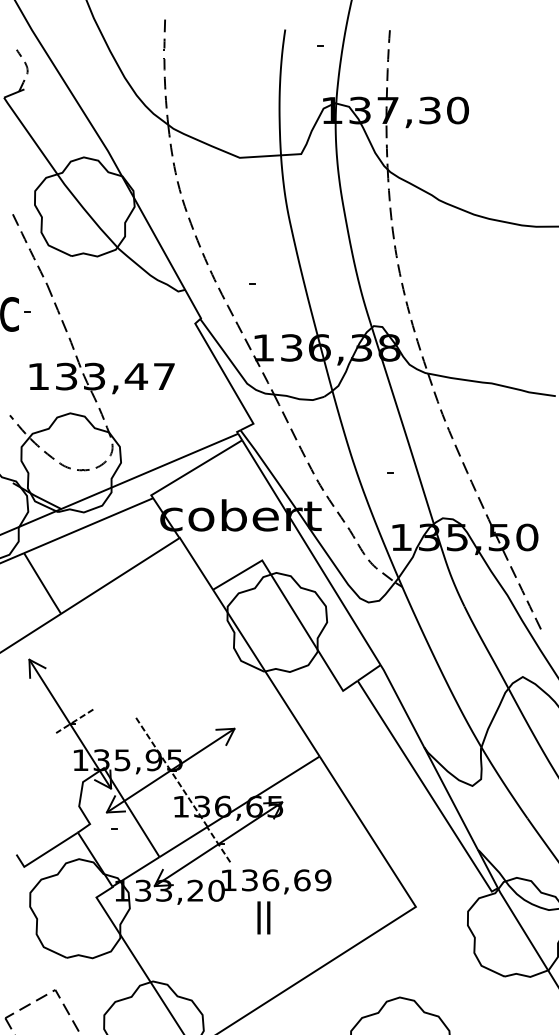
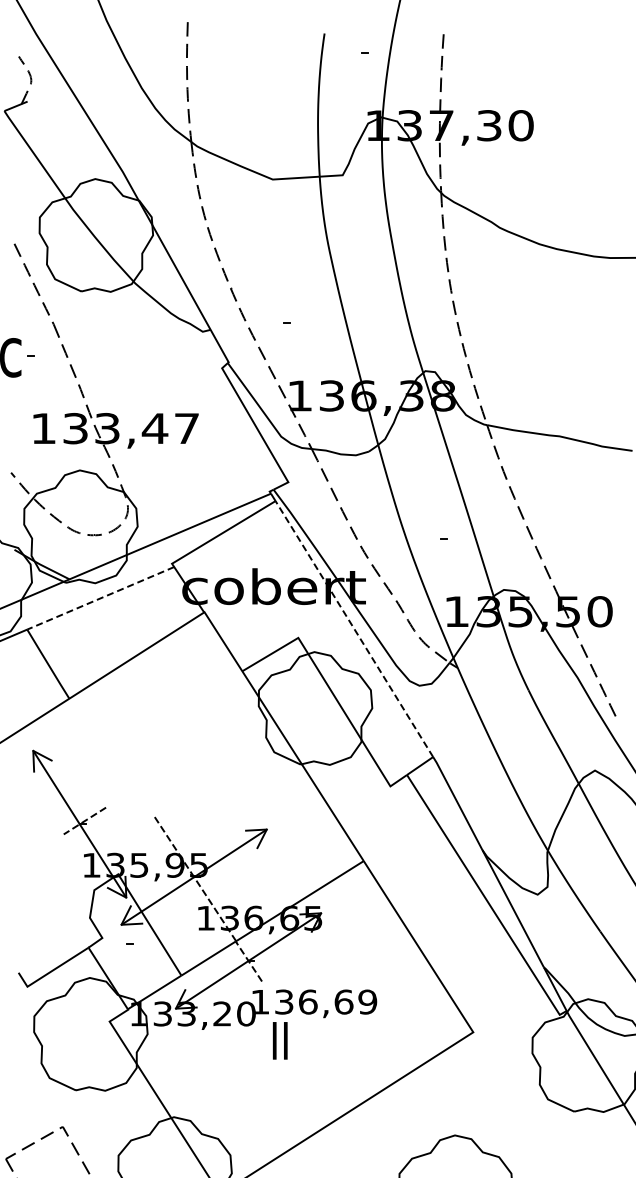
line: (88, 525) -> (100, 598), solid -> dashed
line: (311, 552) -> (354, 628), solid -> dashed
text: (264, 917) -> (280, 1040), moved

